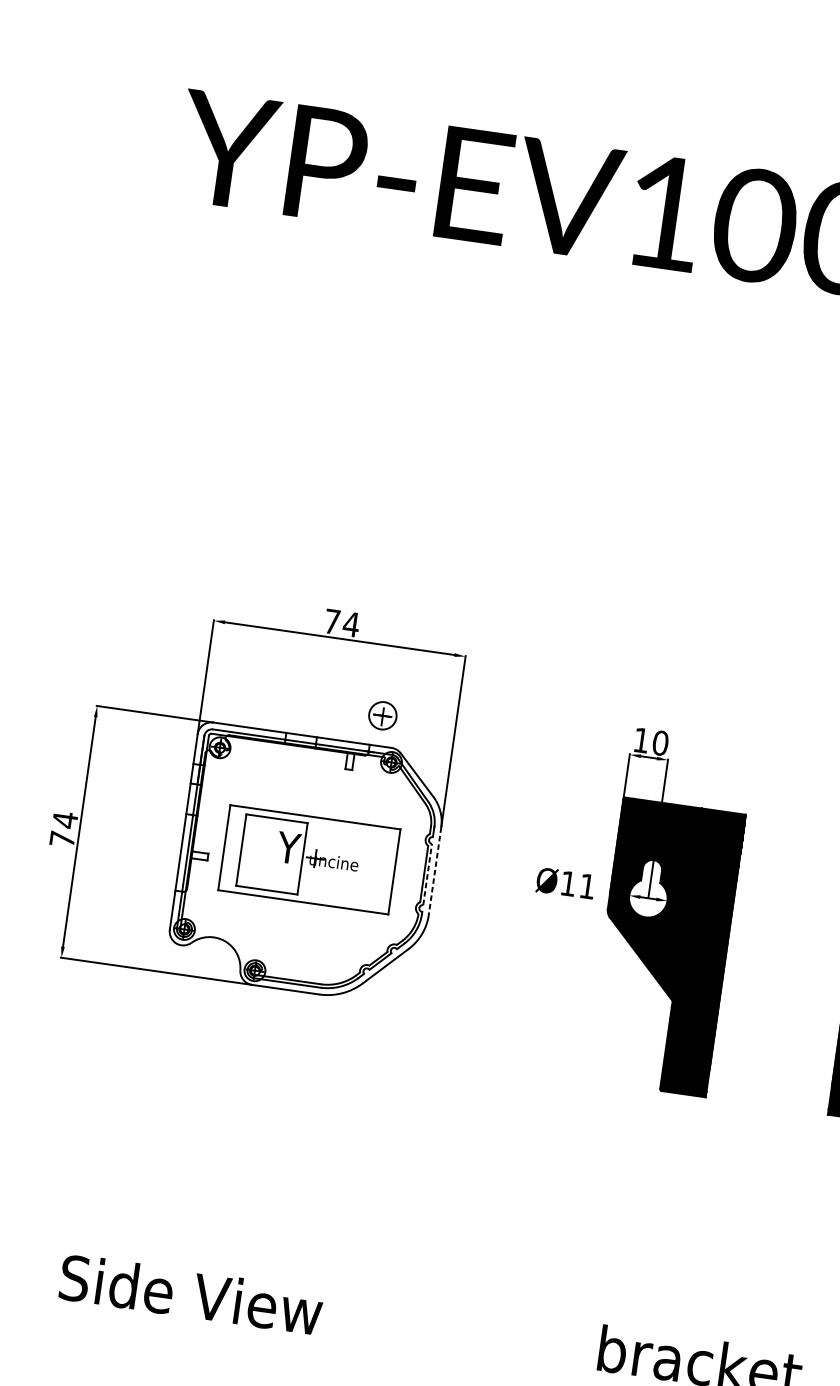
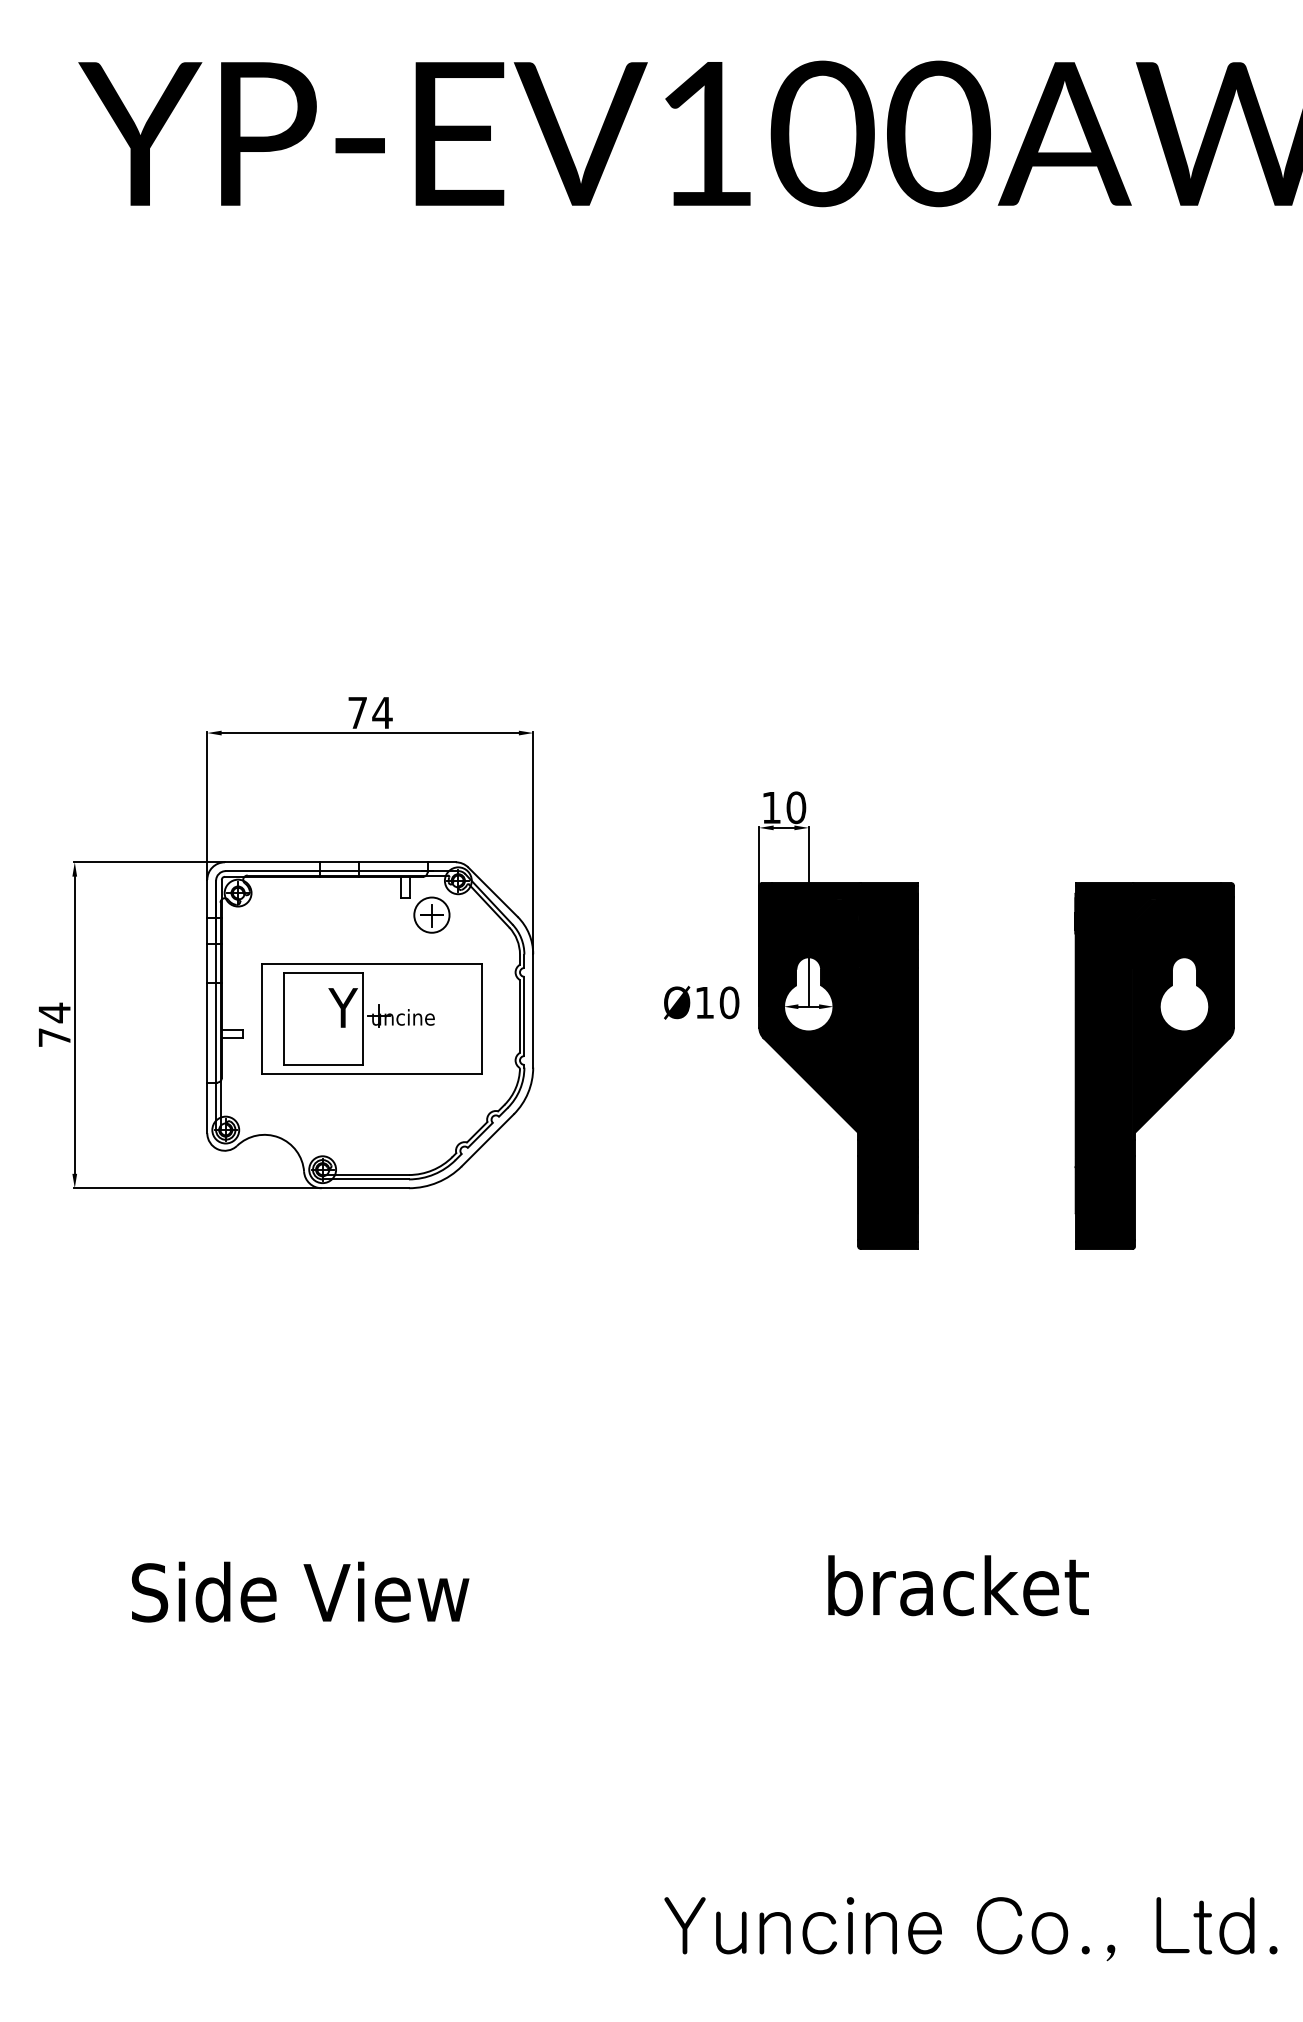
part: (382, 715) -> (431, 914), moved
line: (435, 870) -> (533, 1010), dashed -> solid
line: (427, 874) -> (524, 1016), dashed -> solid
text: (587, 886) -> (729, 1002), Ø11 -> Ø10

